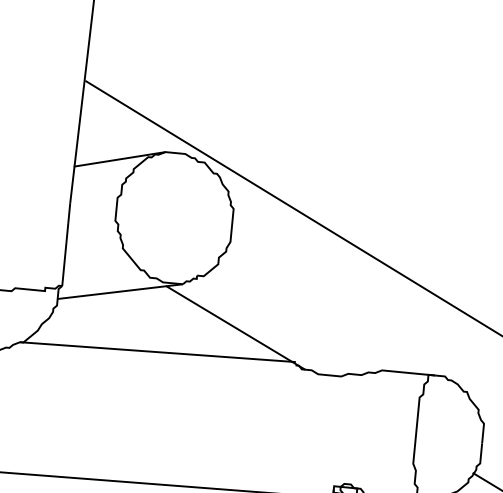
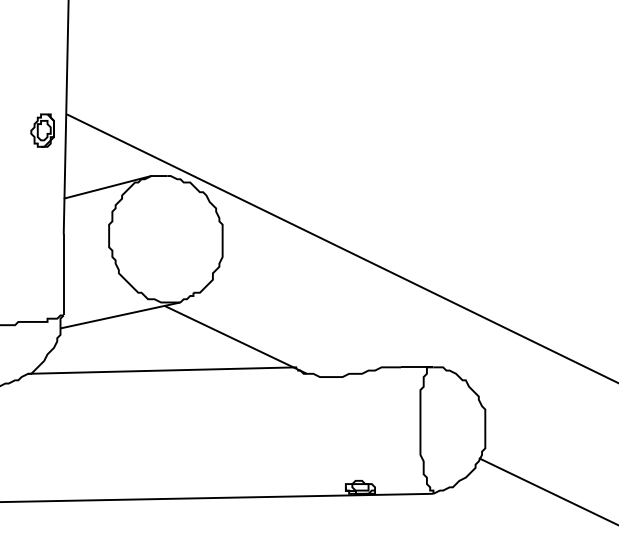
part: (58, 94) -> (42, 130), added

